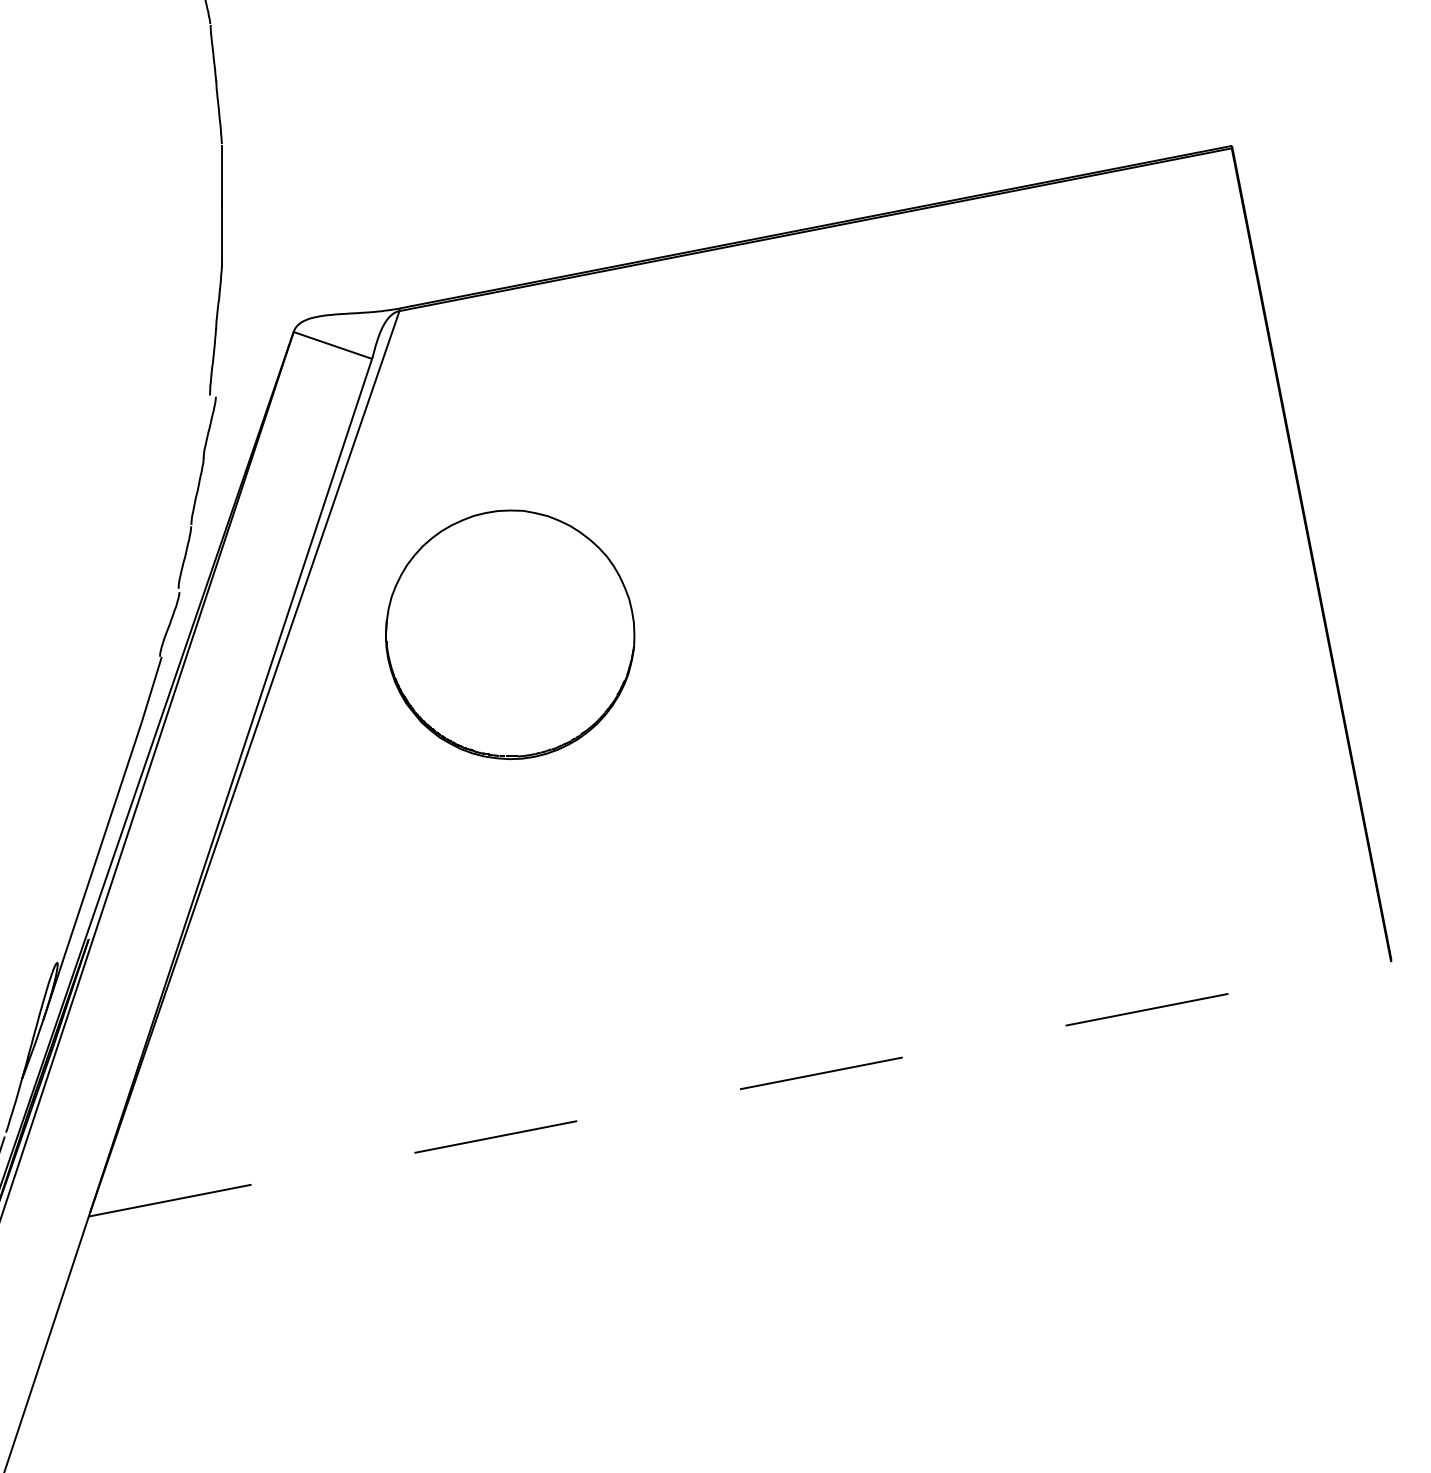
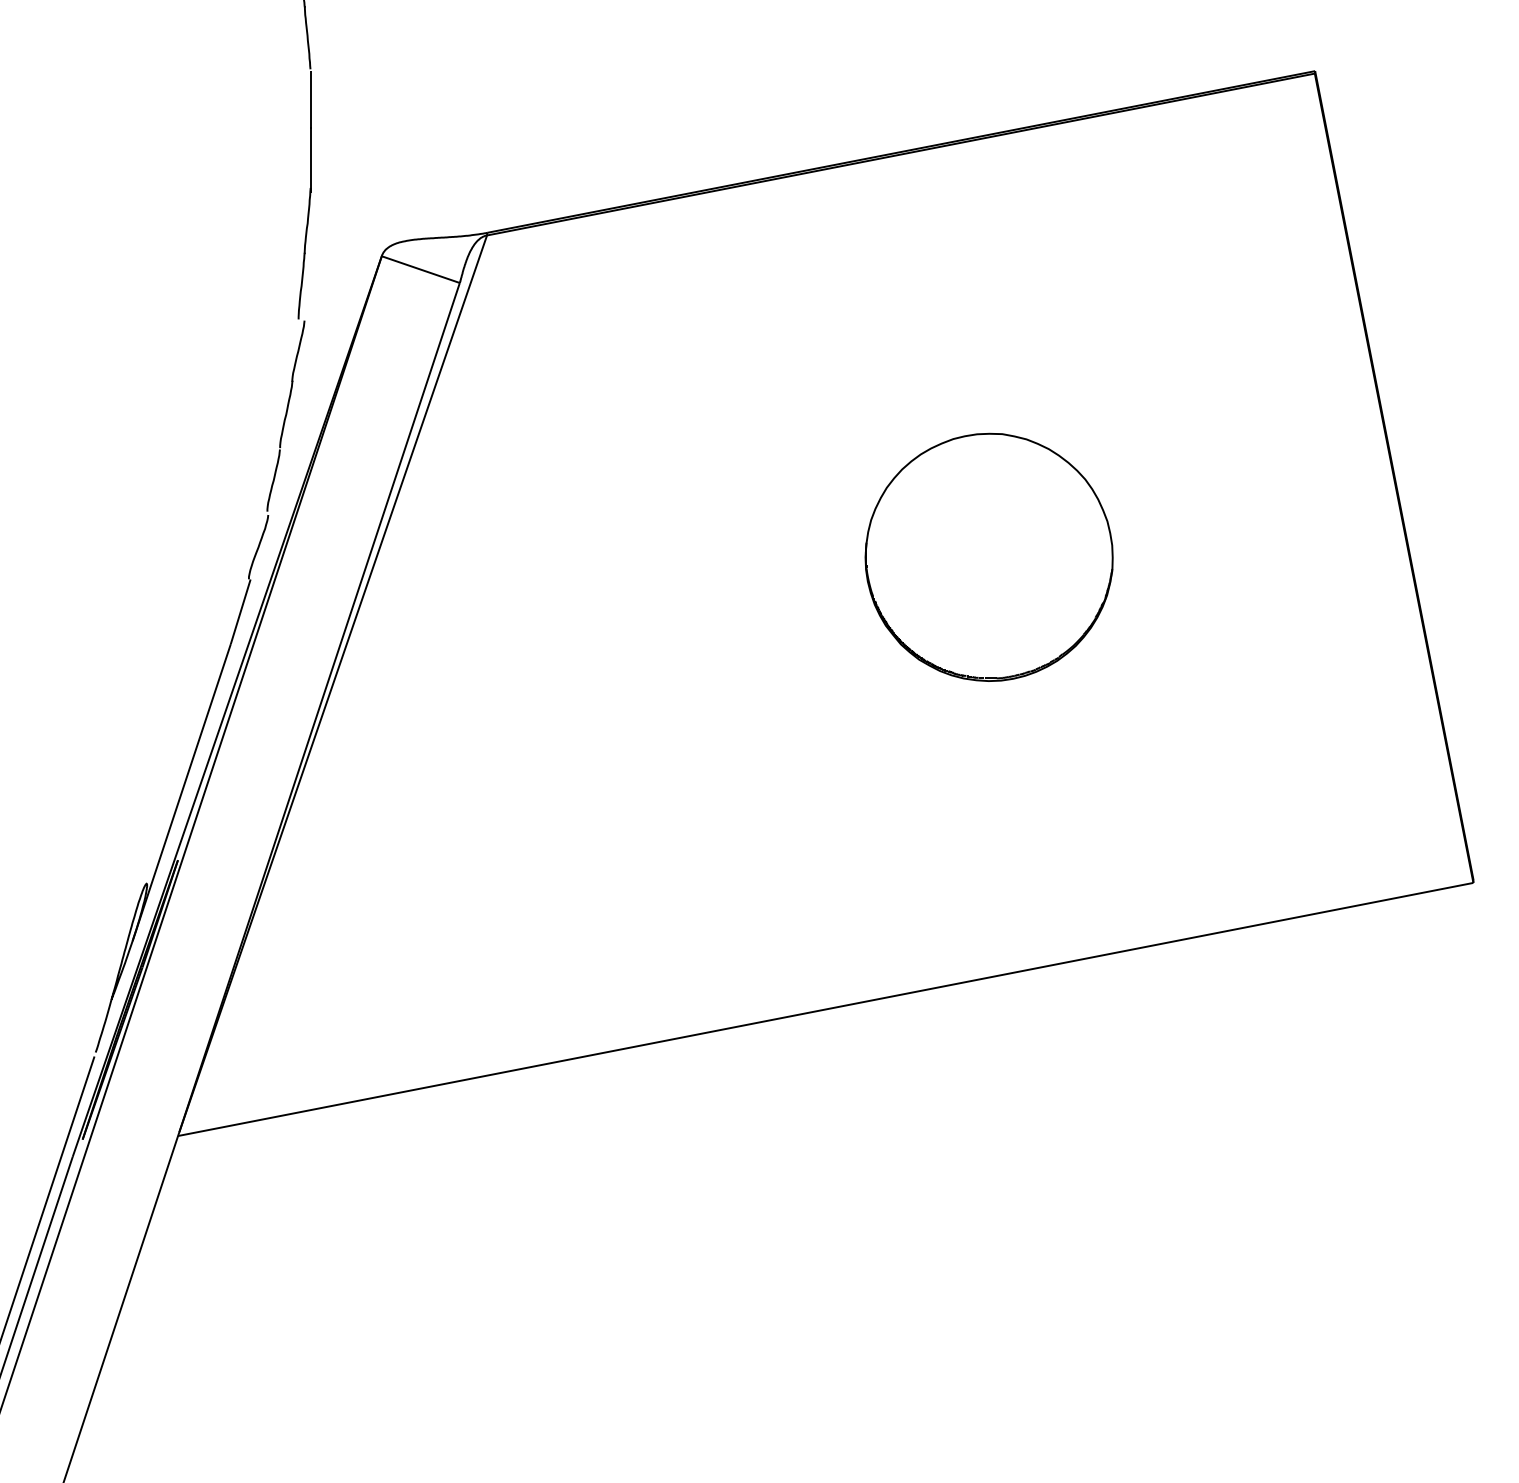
part: (509, 633) -> (988, 556), moved
line: (739, 1089) -> (825, 1009), dashed -> solid

